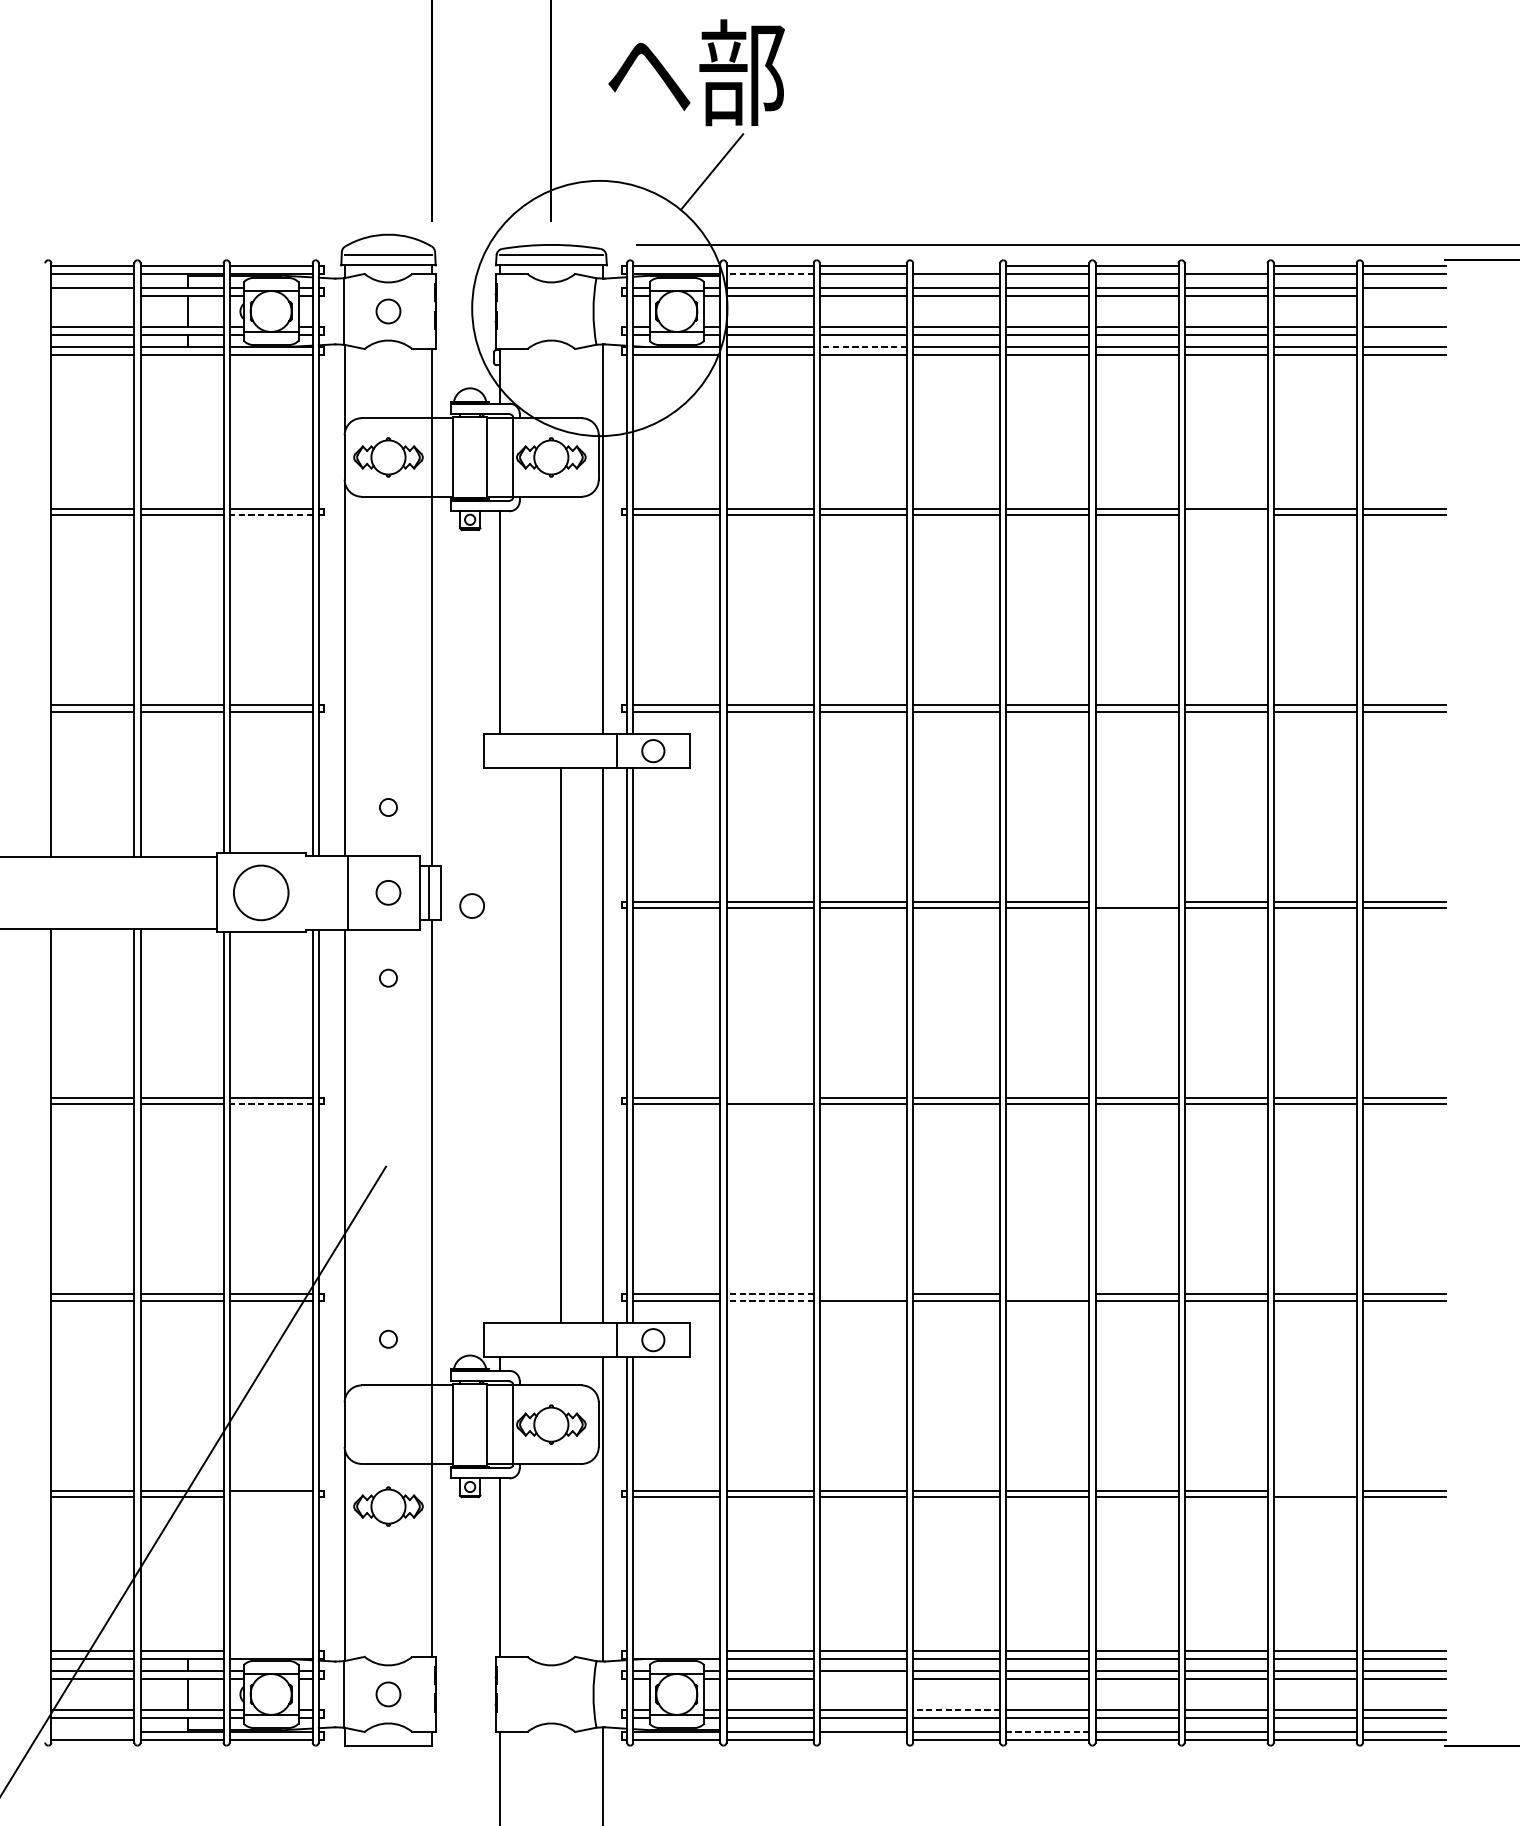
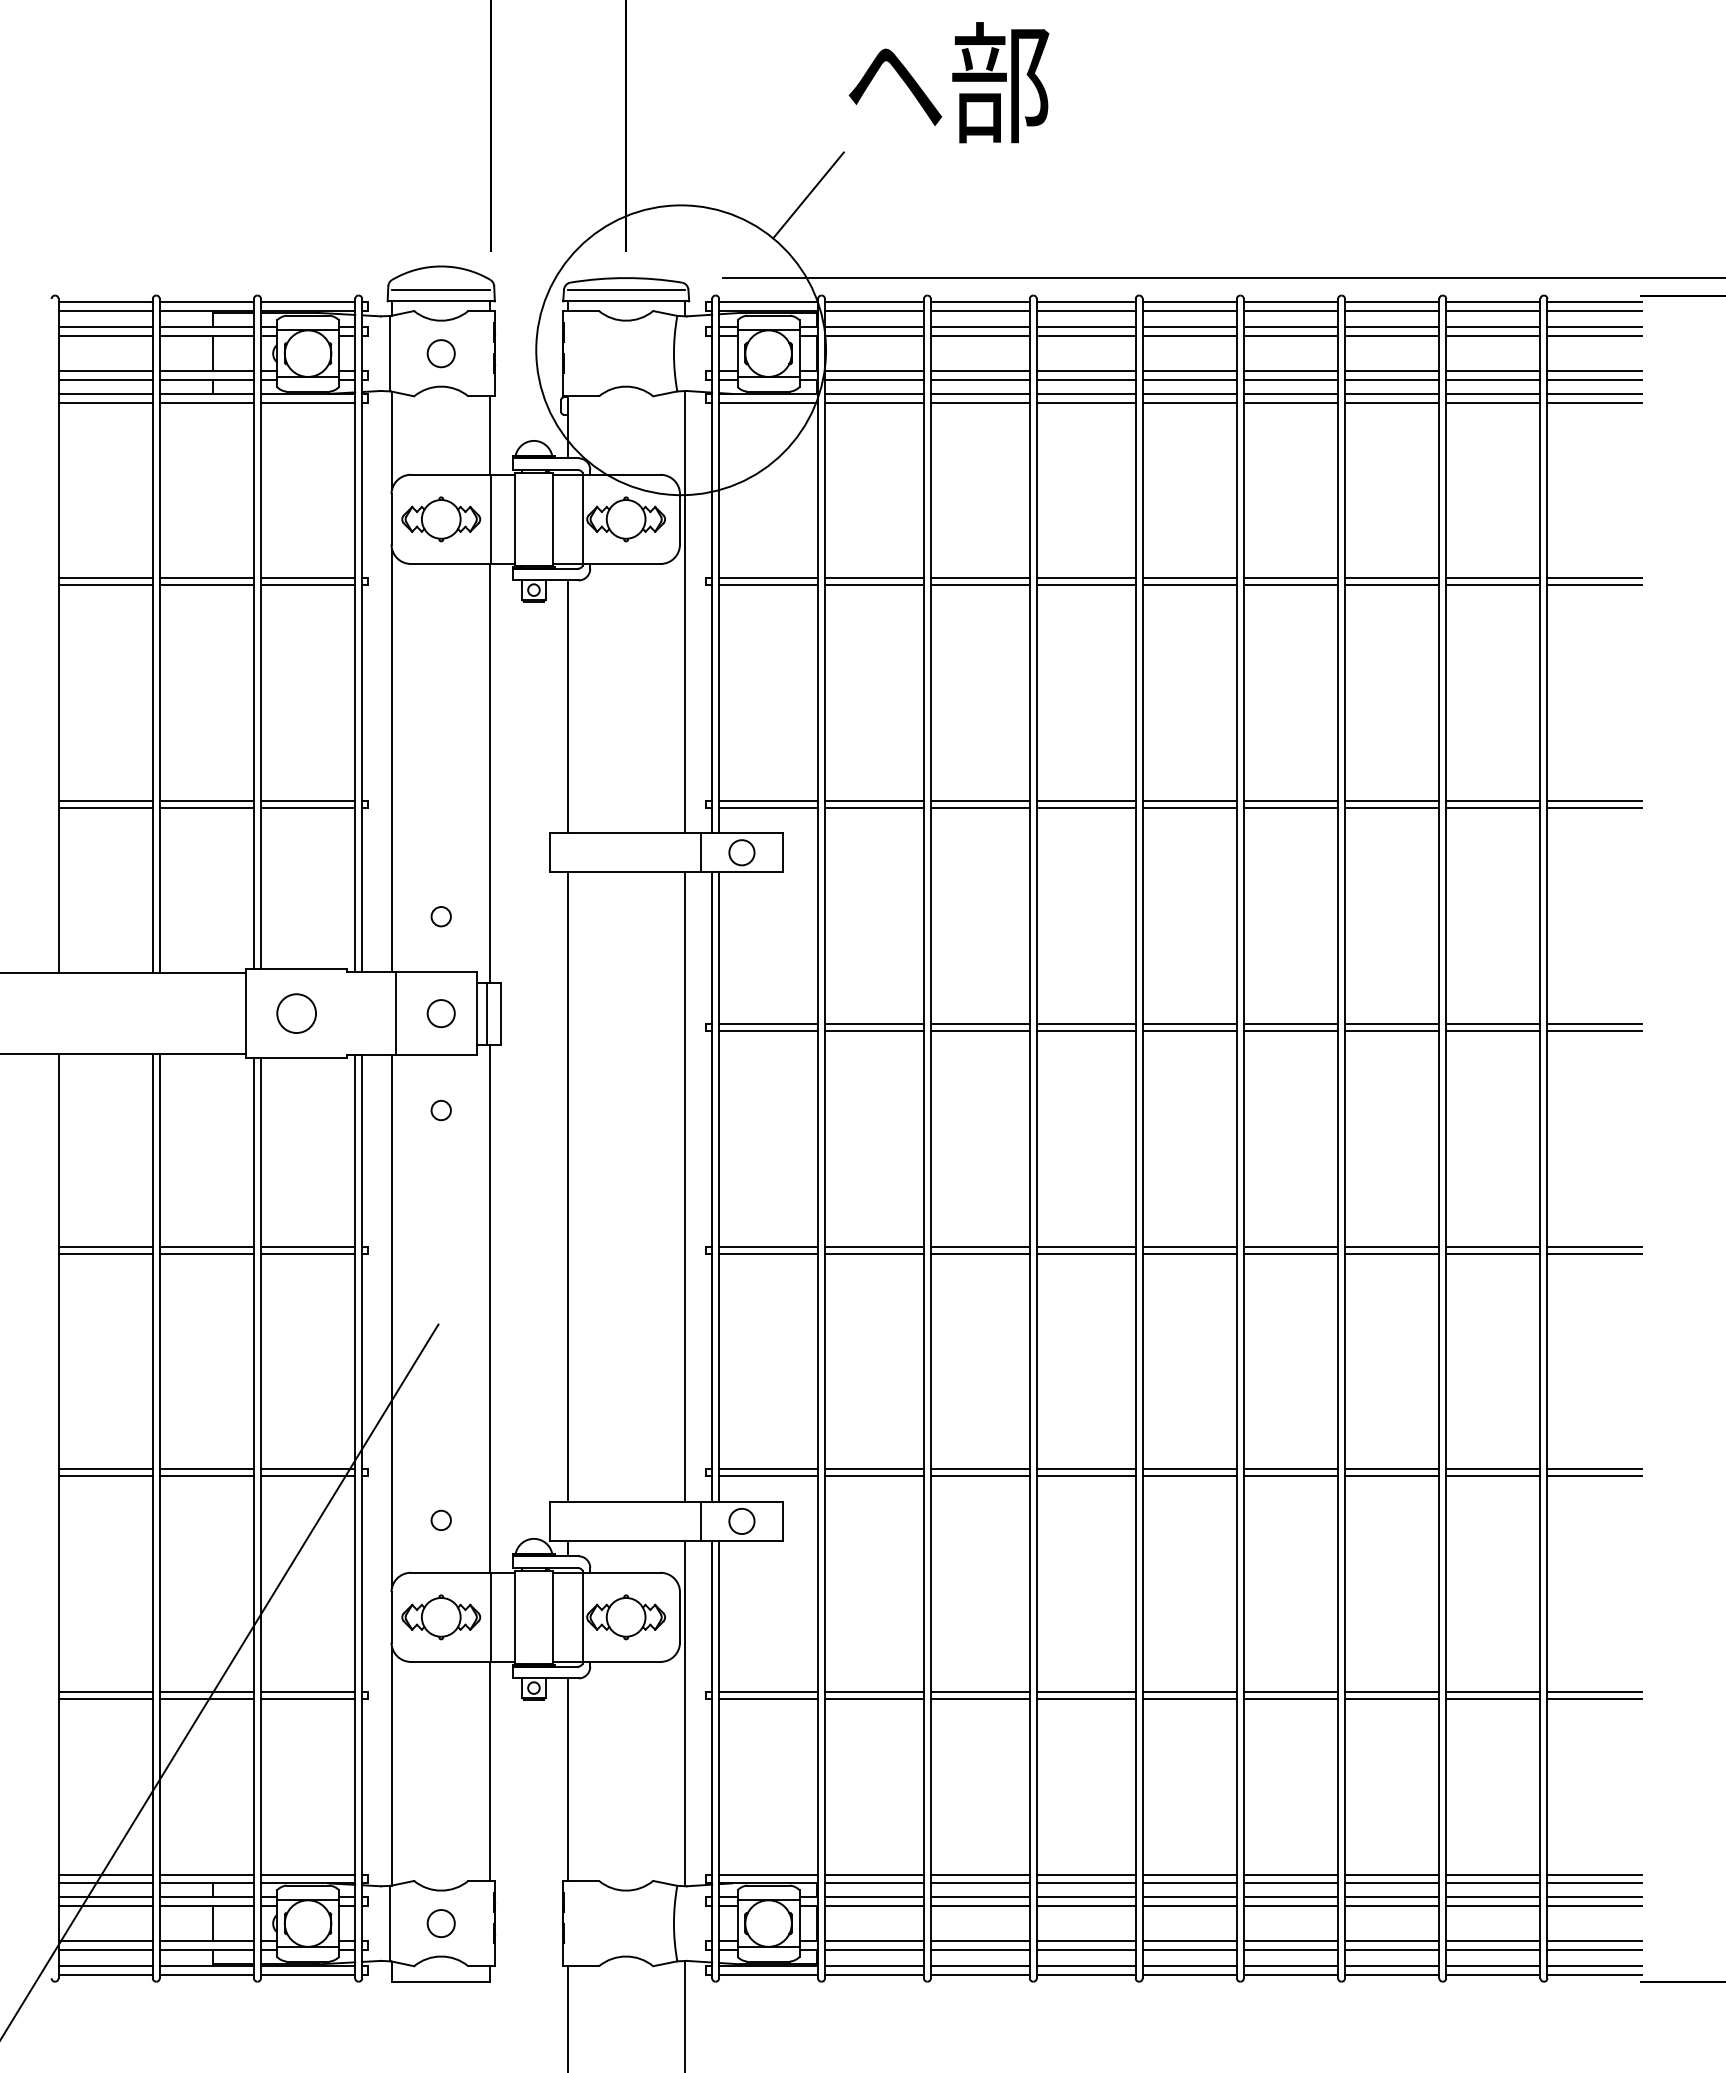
text: (696, 72) -> (948, 82), moved
line: (956, 266) -> (1085, 302), added
line: (1226, 266) -> (1392, 302), added
line: (769, 274) -> (873, 311), dashed -> solid
line: (92, 295) -> (105, 335), added
line: (1404, 295) -> (1594, 335), added
line: (1404, 335) -> (1594, 380), added
line: (862, 346) -> (979, 393), dashed -> solid
line: (270, 514) -> (307, 584), dashed -> solid
line: (1226, 514) -> (1392, 584), added
circle: (260, 892) -> (296, 1013), size x0.62
line: (1136, 901) -> (1290, 1023), added
circle: (471, 905) -> (535, 1028), removed
line: (561, 1046) -> (567, 1187), moved
line: (770, 1097) -> (874, 1246), added
line: (270, 1104) -> (307, 1253), dashed -> solid
line: (769, 1294) -> (873, 1469), dashed -> solid
line: (862, 1294) -> (979, 1469), added
line: (1047, 1294) -> (1189, 1469), added
line: (769, 1300) -> (873, 1476), dashed -> solid
line: (1315, 1490) -> (1493, 1692), added
line: (270, 1497) -> (307, 1699), added
part: (388, 1506) -> (441, 1617), moved
line: (270, 1651) -> (307, 1874), added
line: (676, 1651) -> (768, 1874), added
line: (862, 1678) -> (979, 1905), added
line: (956, 1710) -> (1085, 1941), dashed -> solid
line: (92, 1732) -> (105, 1966), added
line: (1047, 1732) -> (1189, 1966), dashed -> solid
line: (862, 1739) -> (979, 1974), added

